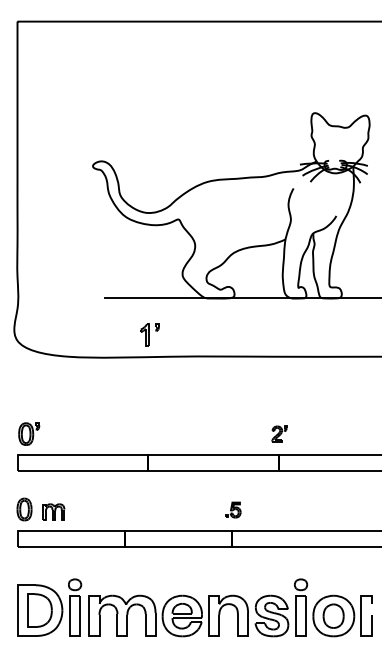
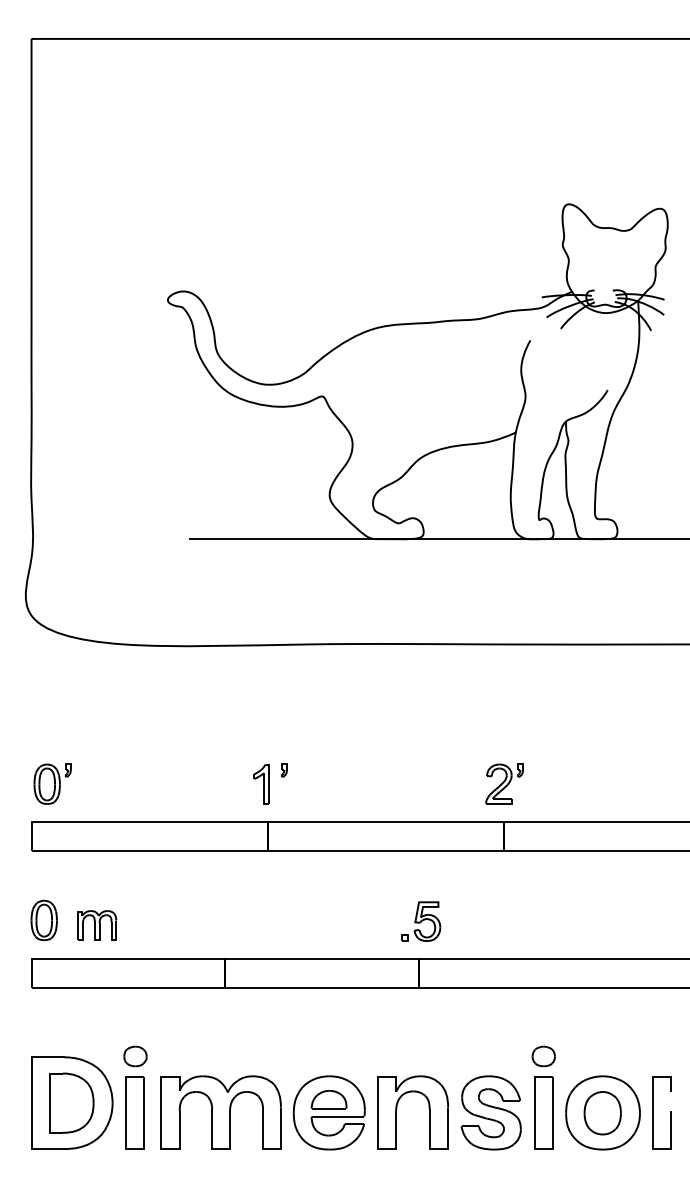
part: (149, 334) -> (270, 783), moved
part: (279, 433) -> (504, 783), size x1.43
part: (233, 509) -> (421, 920), size x1.43

